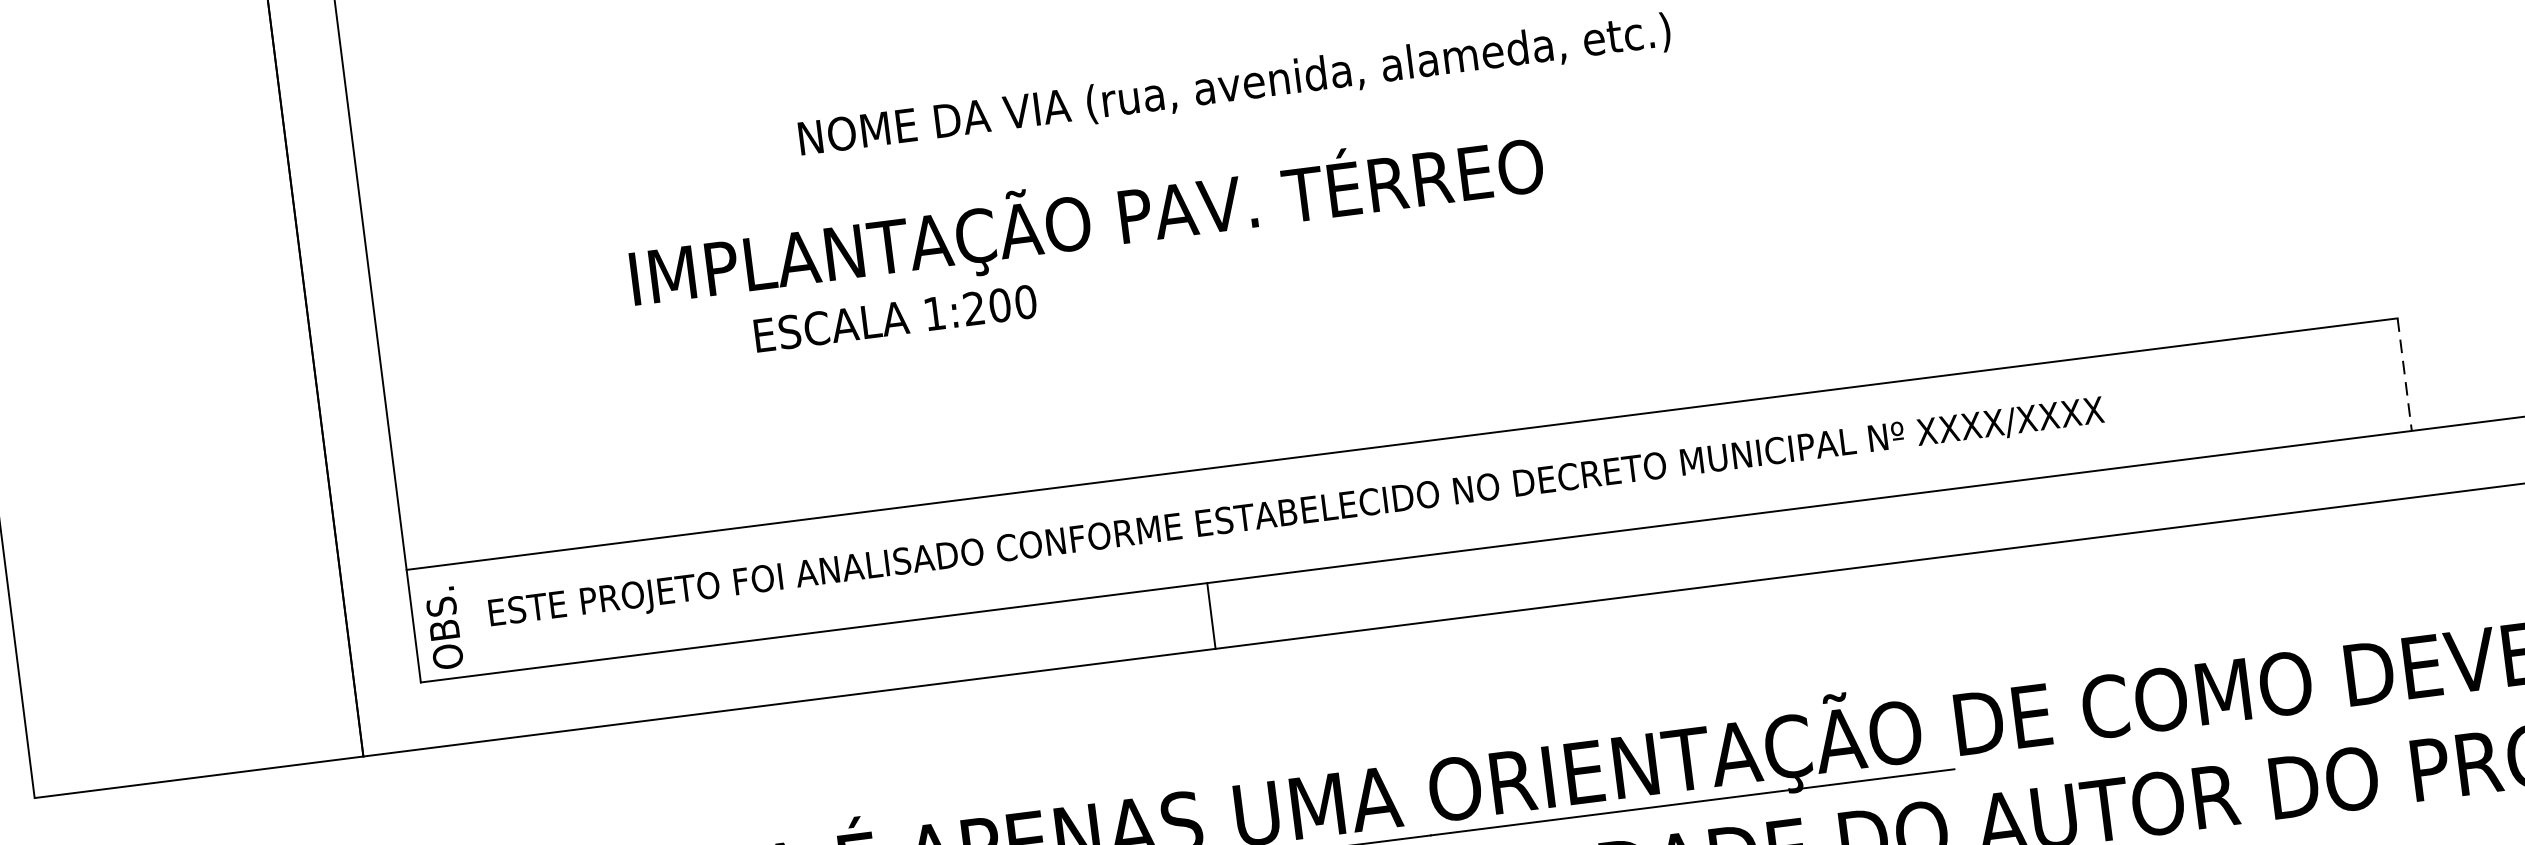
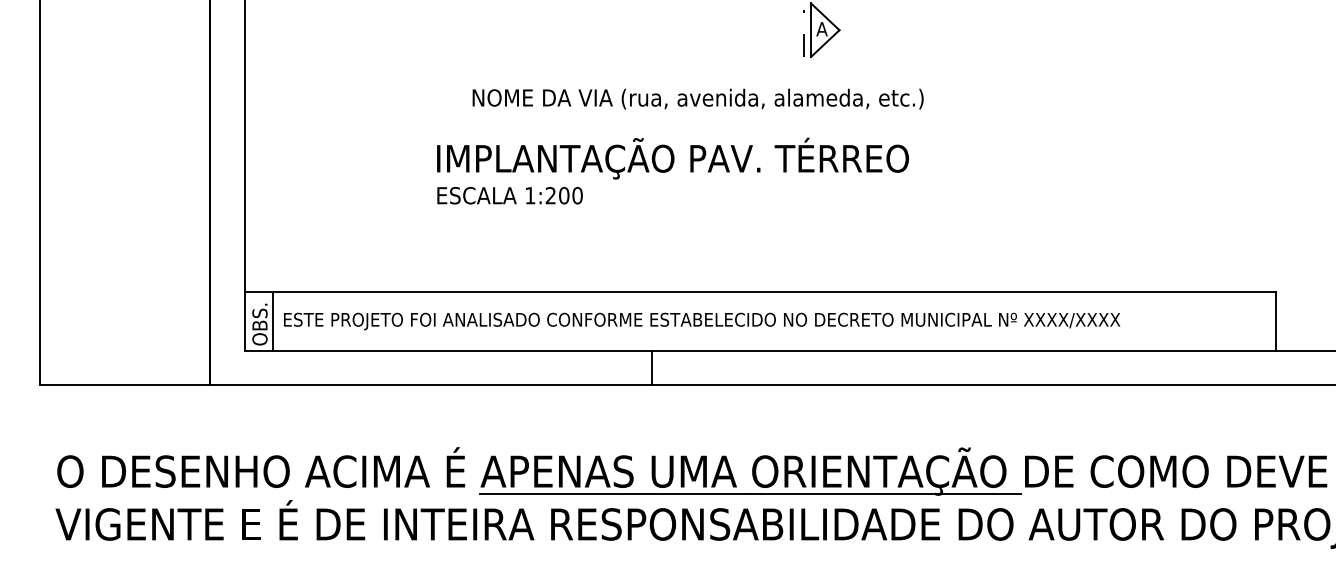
text: (1086, 221) -> (672, 158), moved
line: (2405, 376) -> (1276, 322), dashed -> solid
line: (469, 619) -> (273, 321), added

